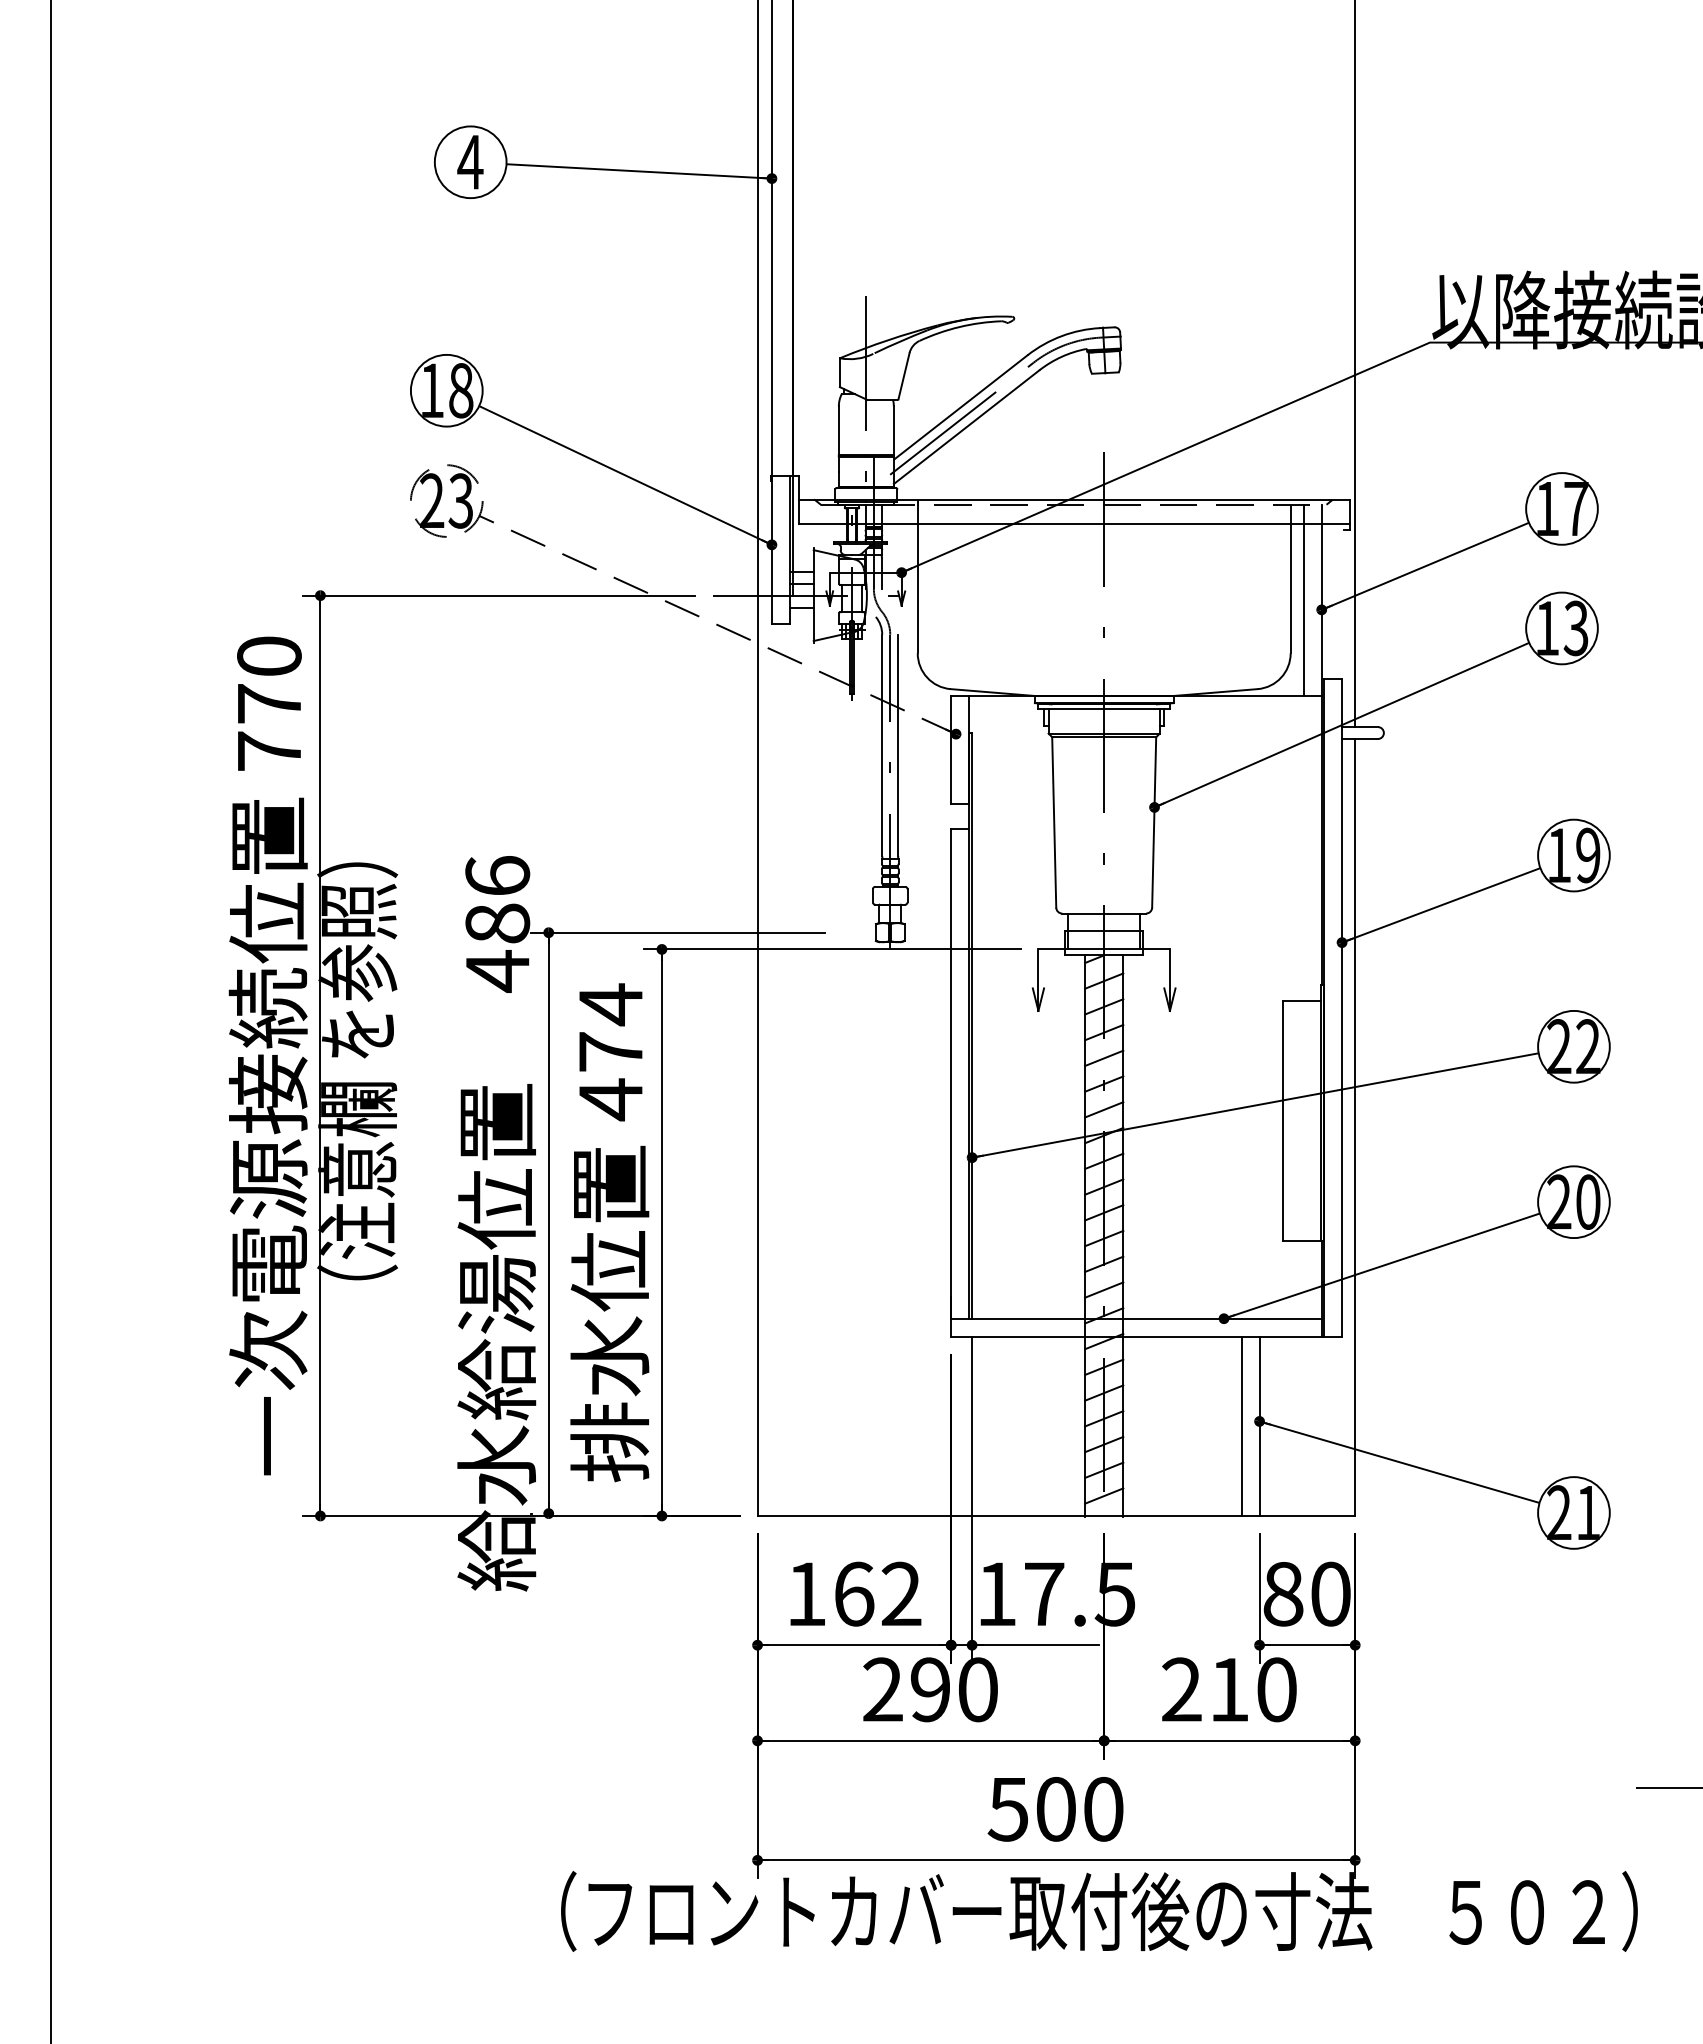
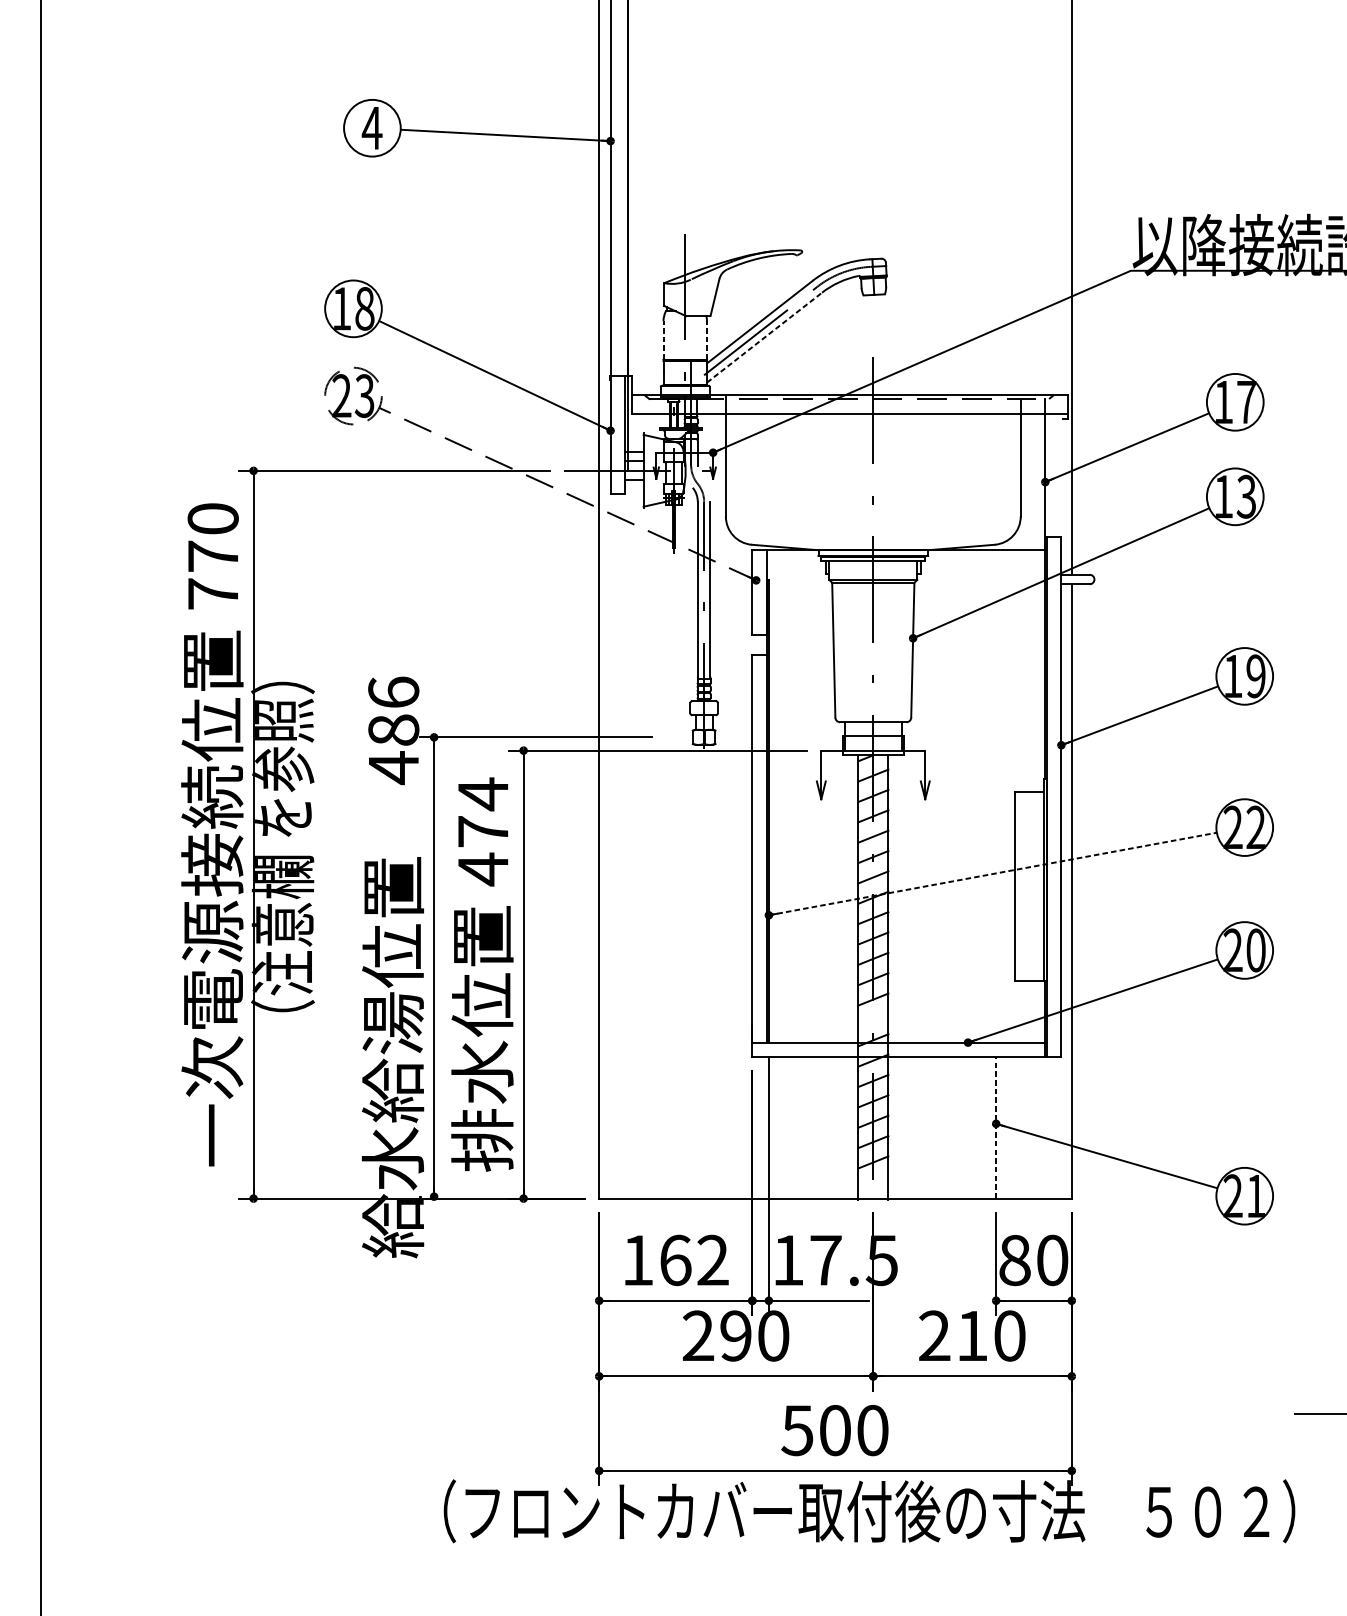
line: (967, 426) -> (765, 337), solid -> dashed
line: (838, 430) -> (663, 340), solid -> dashed
line: (893, 430) -> (706, 340), solid -> dashed
line: (1303, 599) -> (1030, 473), removed
line: (1255, 1105) -> (992, 874), solid -> dashed
line: (1104, 1289) -> (873, 1019), removed
line: (1241, 1425) -> (981, 1127), removed
line: (1259, 1426) -> (996, 1127), solid -> dashed
line: (1104, 1495) -> (873, 1182), removed

